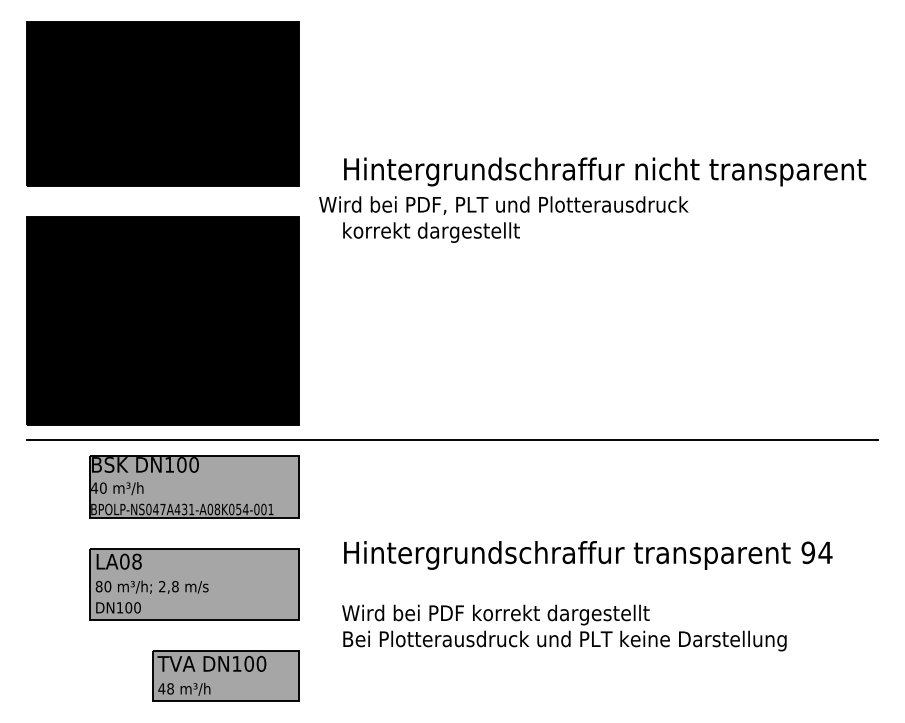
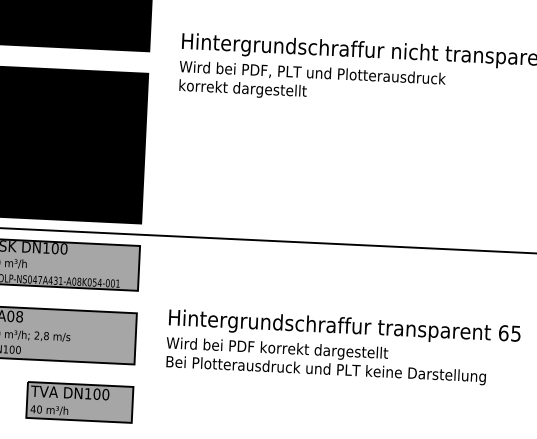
text: (503, 205) -> (312, 73), moved
text: (816, 552) -> (509, 333), 94 -> 65
text: (564, 627) -> (326, 360), moved
text: (170, 688) -> (39, 409), 48 -> 40

